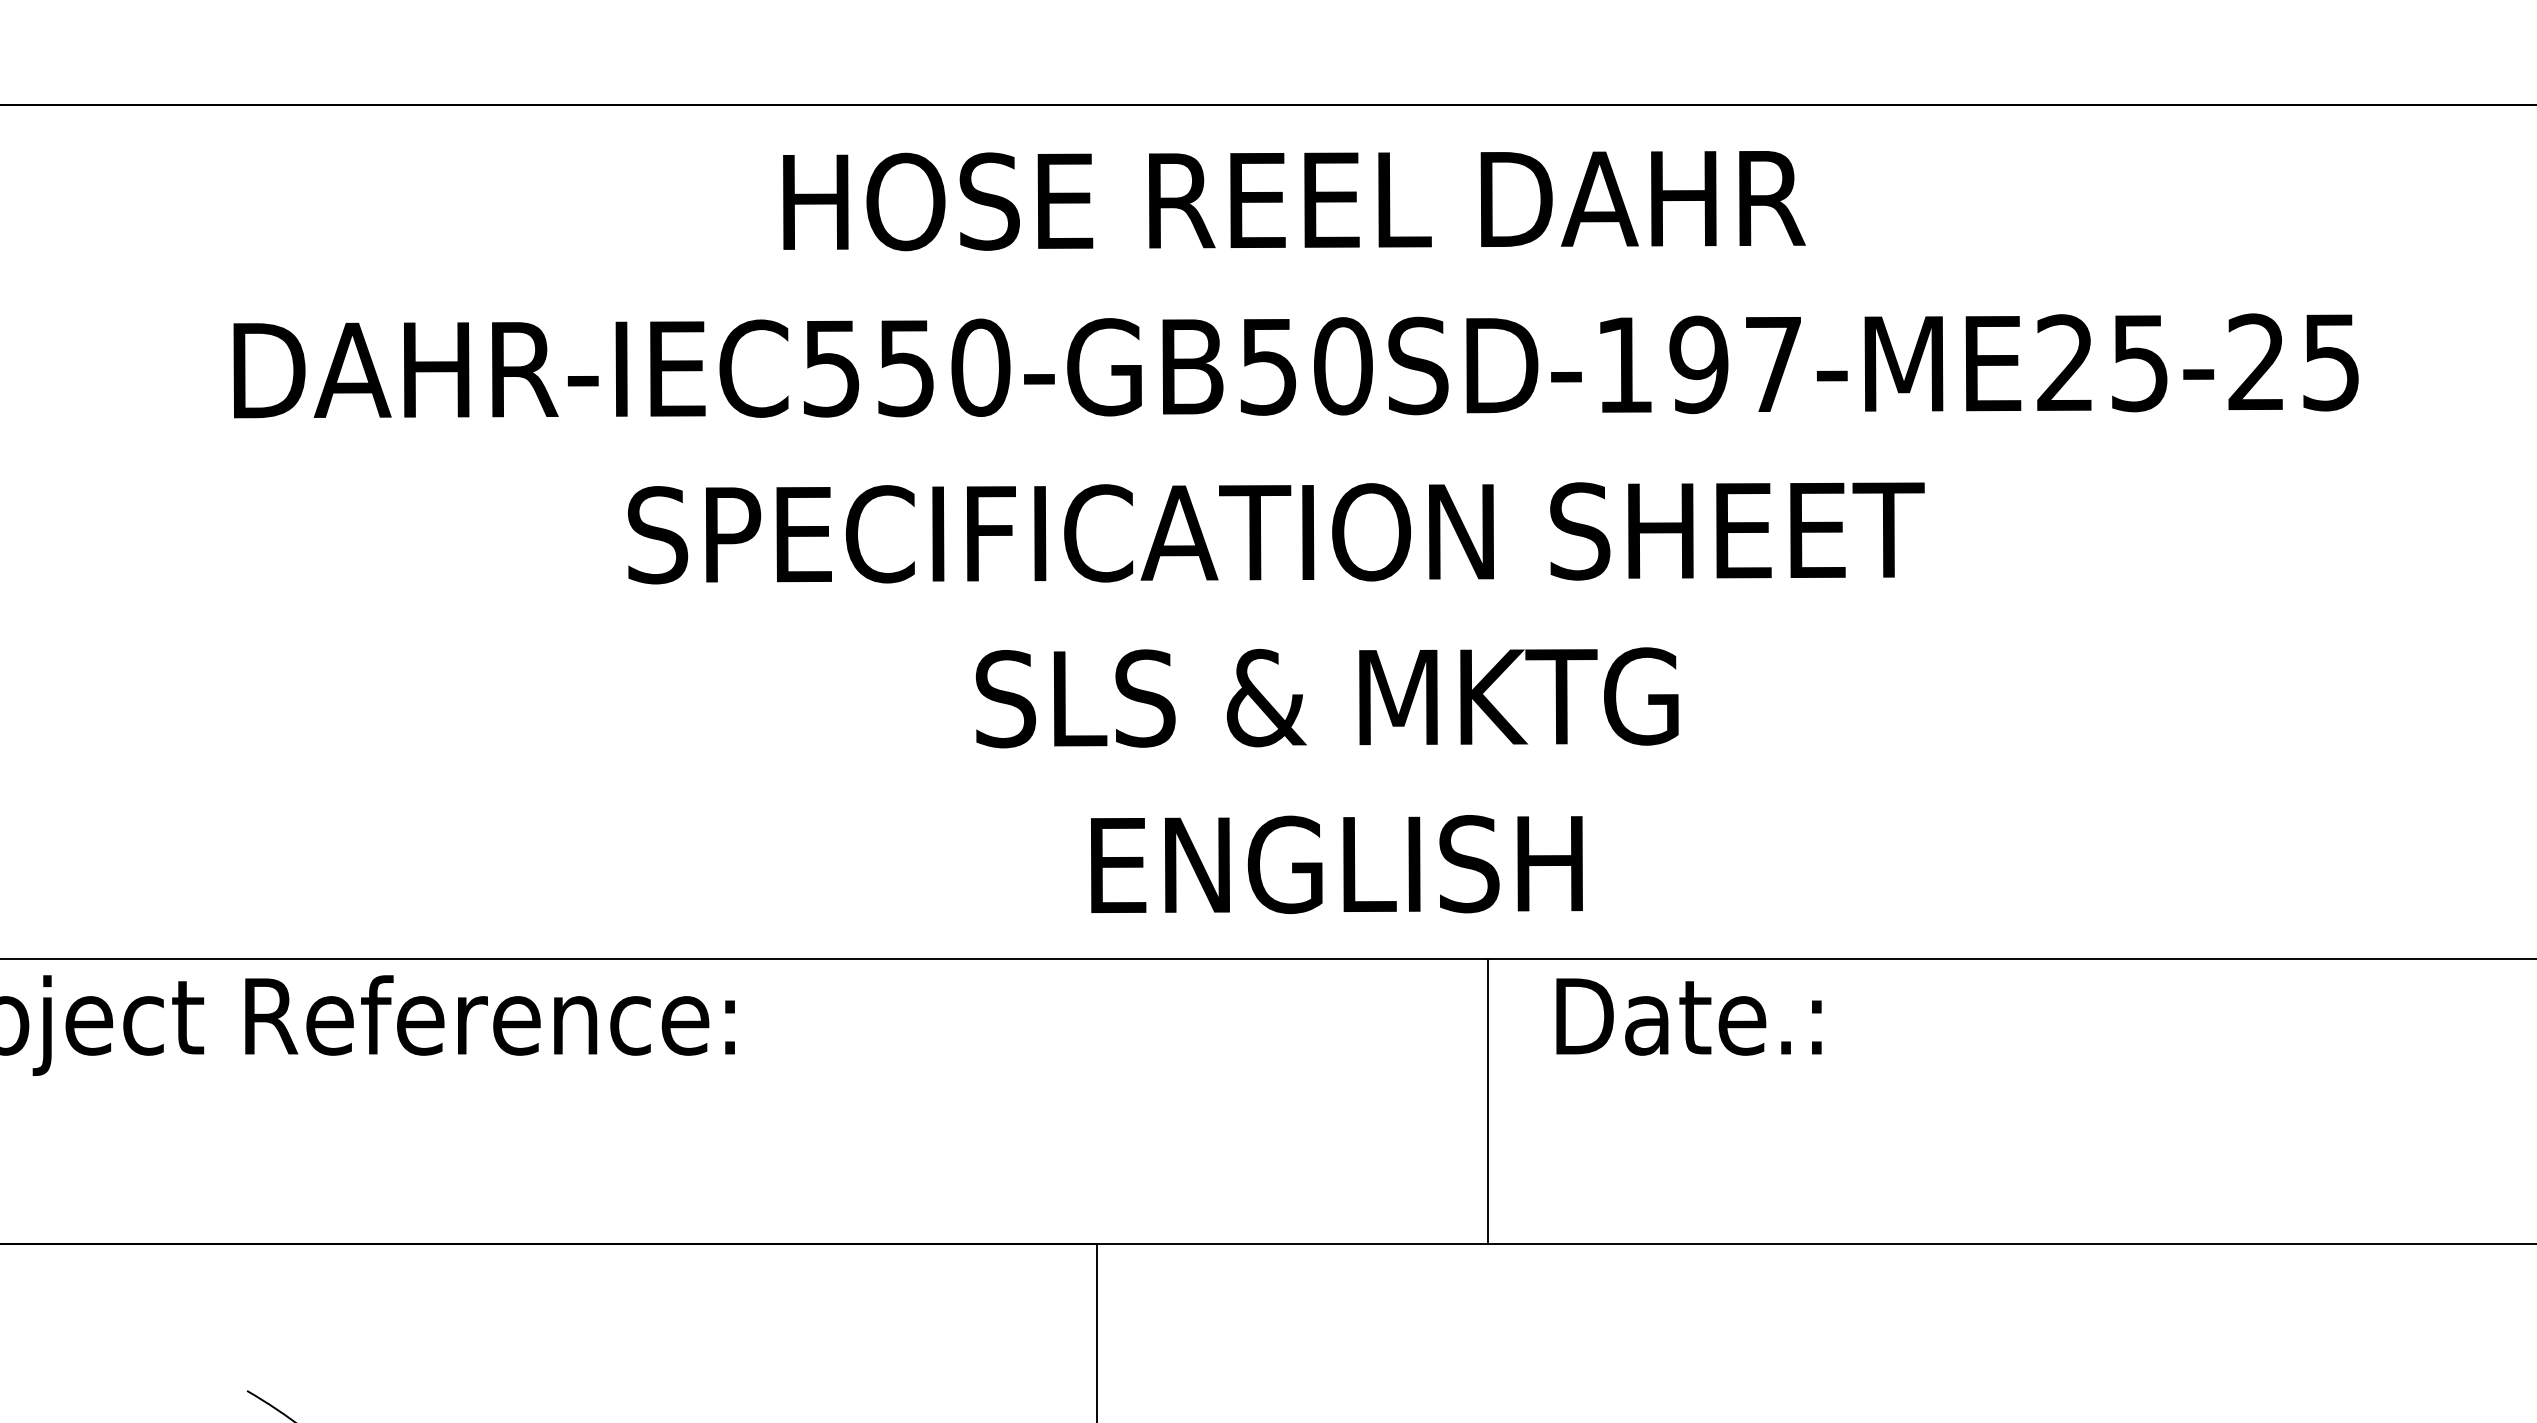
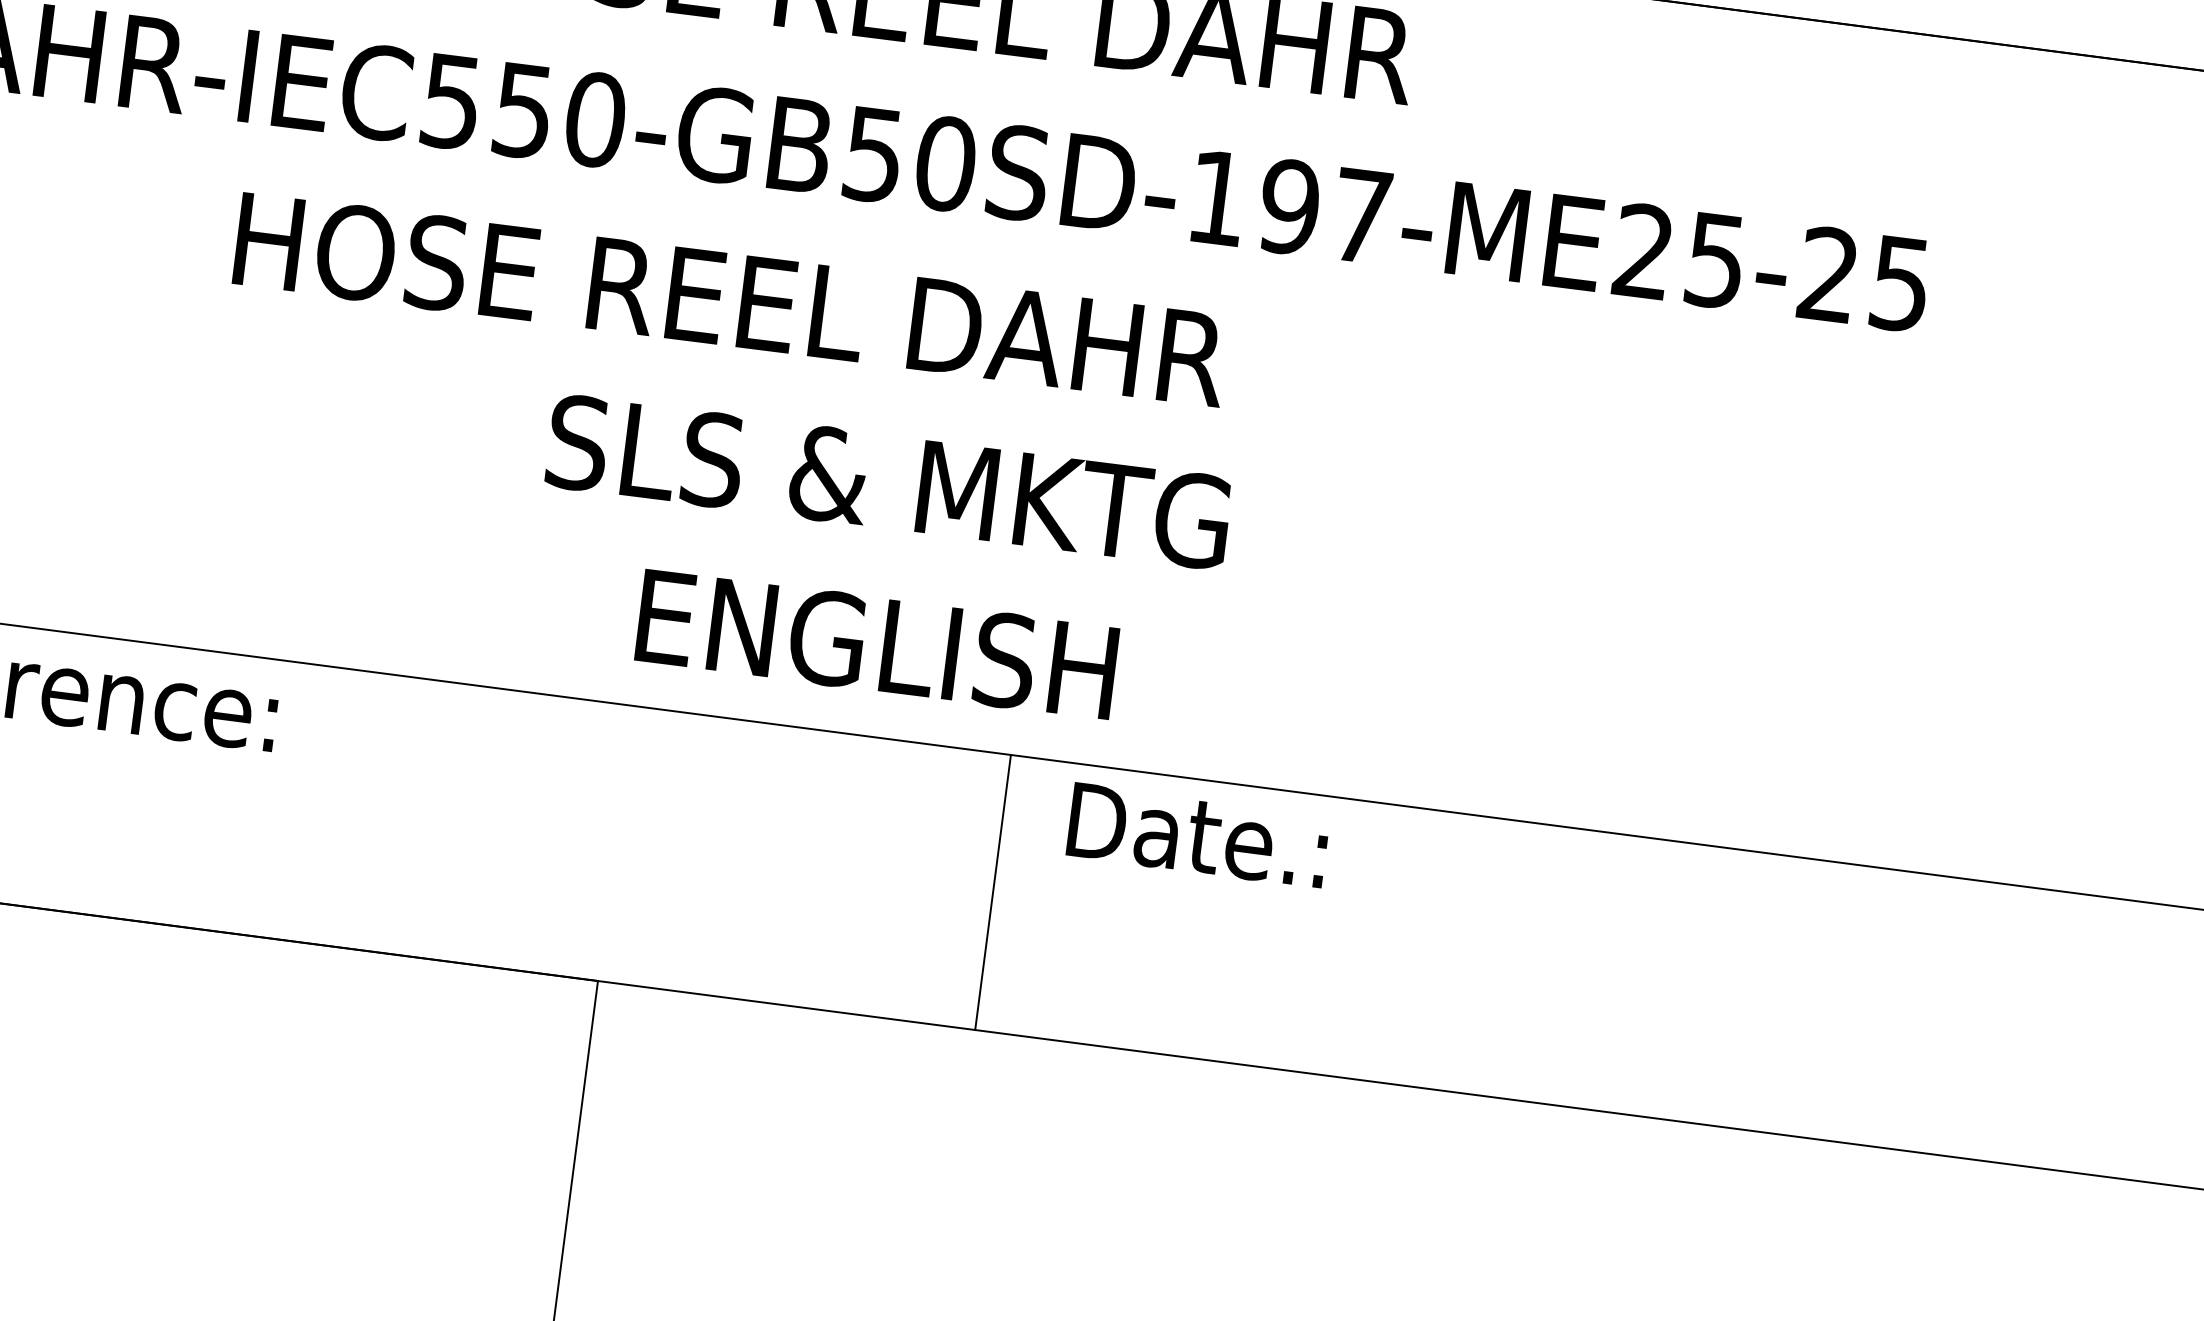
text: (1276, 533) -> (860, 317), SPECIFICATION SHEET -> HOSE REEL DAHR

